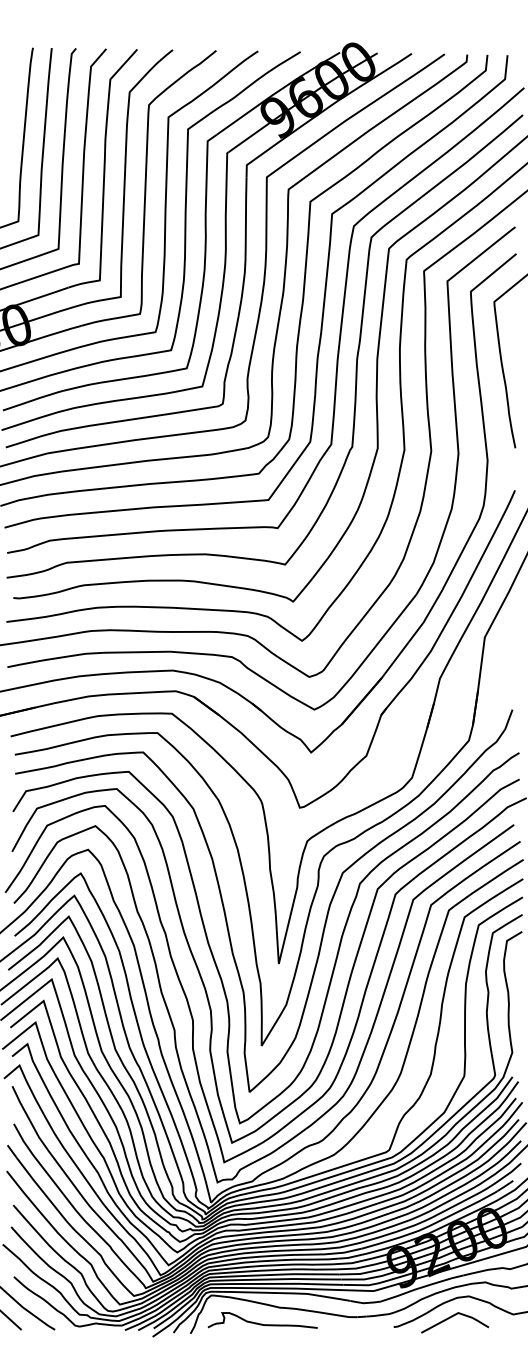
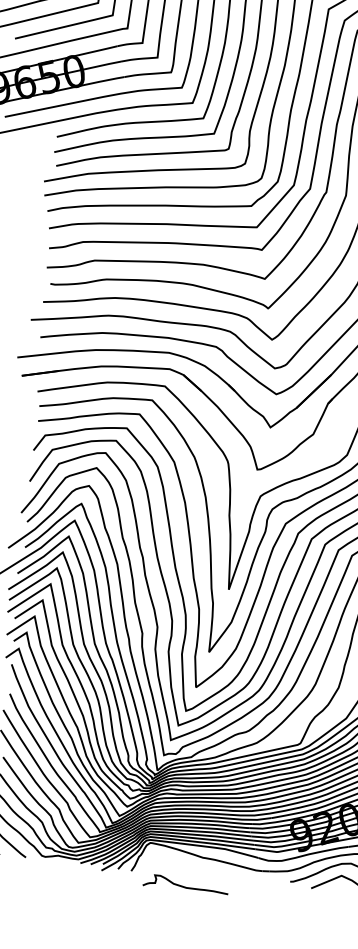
curve: (262, 1323) -> (185, 886), moved

